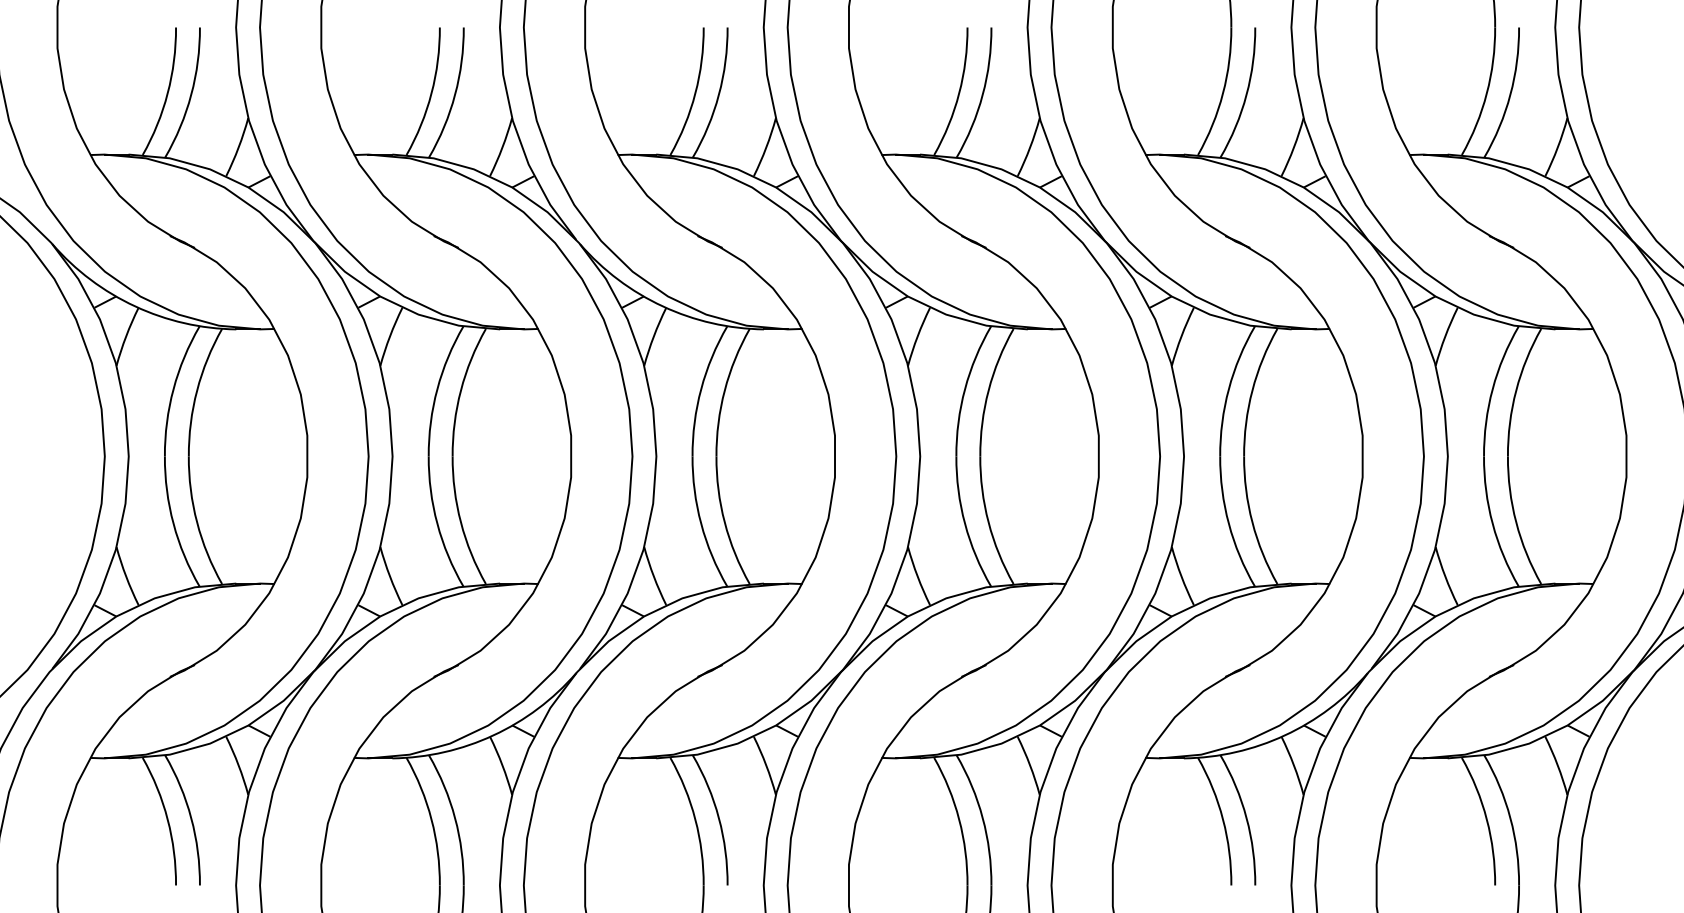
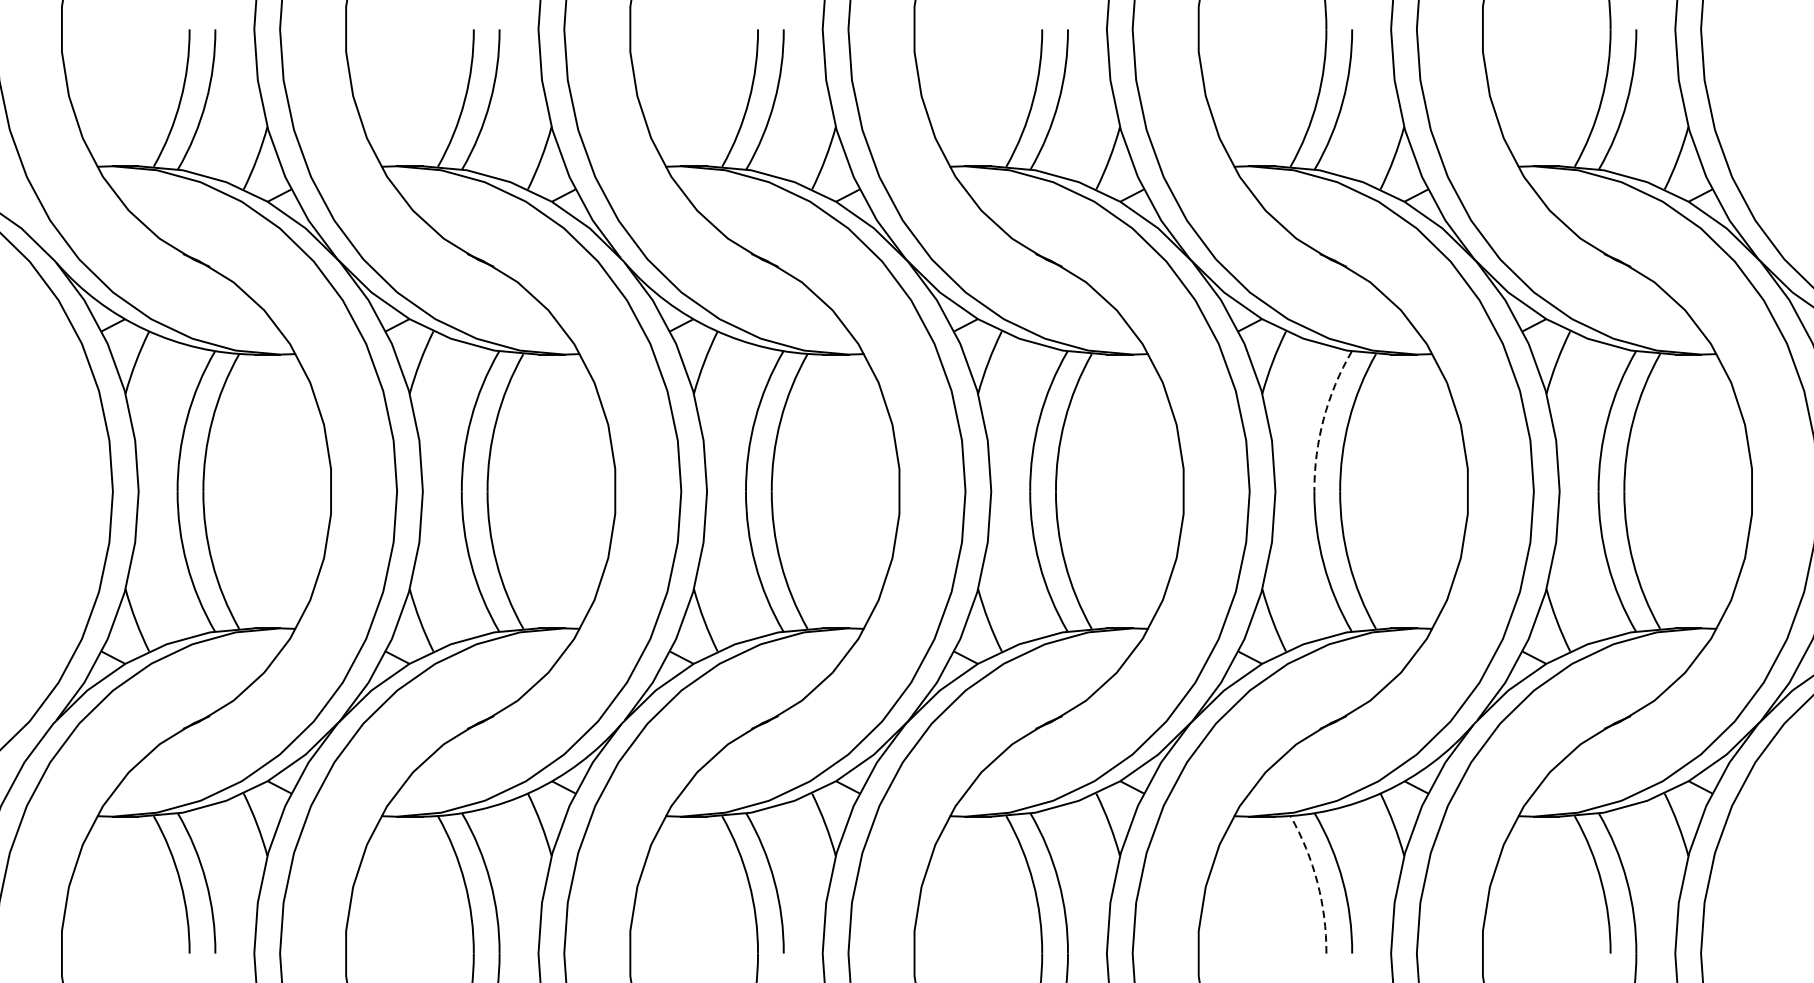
arc: (1228, 389) -> (1323, 419), solid -> dashed
arc: (1223, 819) -> (1317, 882), solid -> dashed

